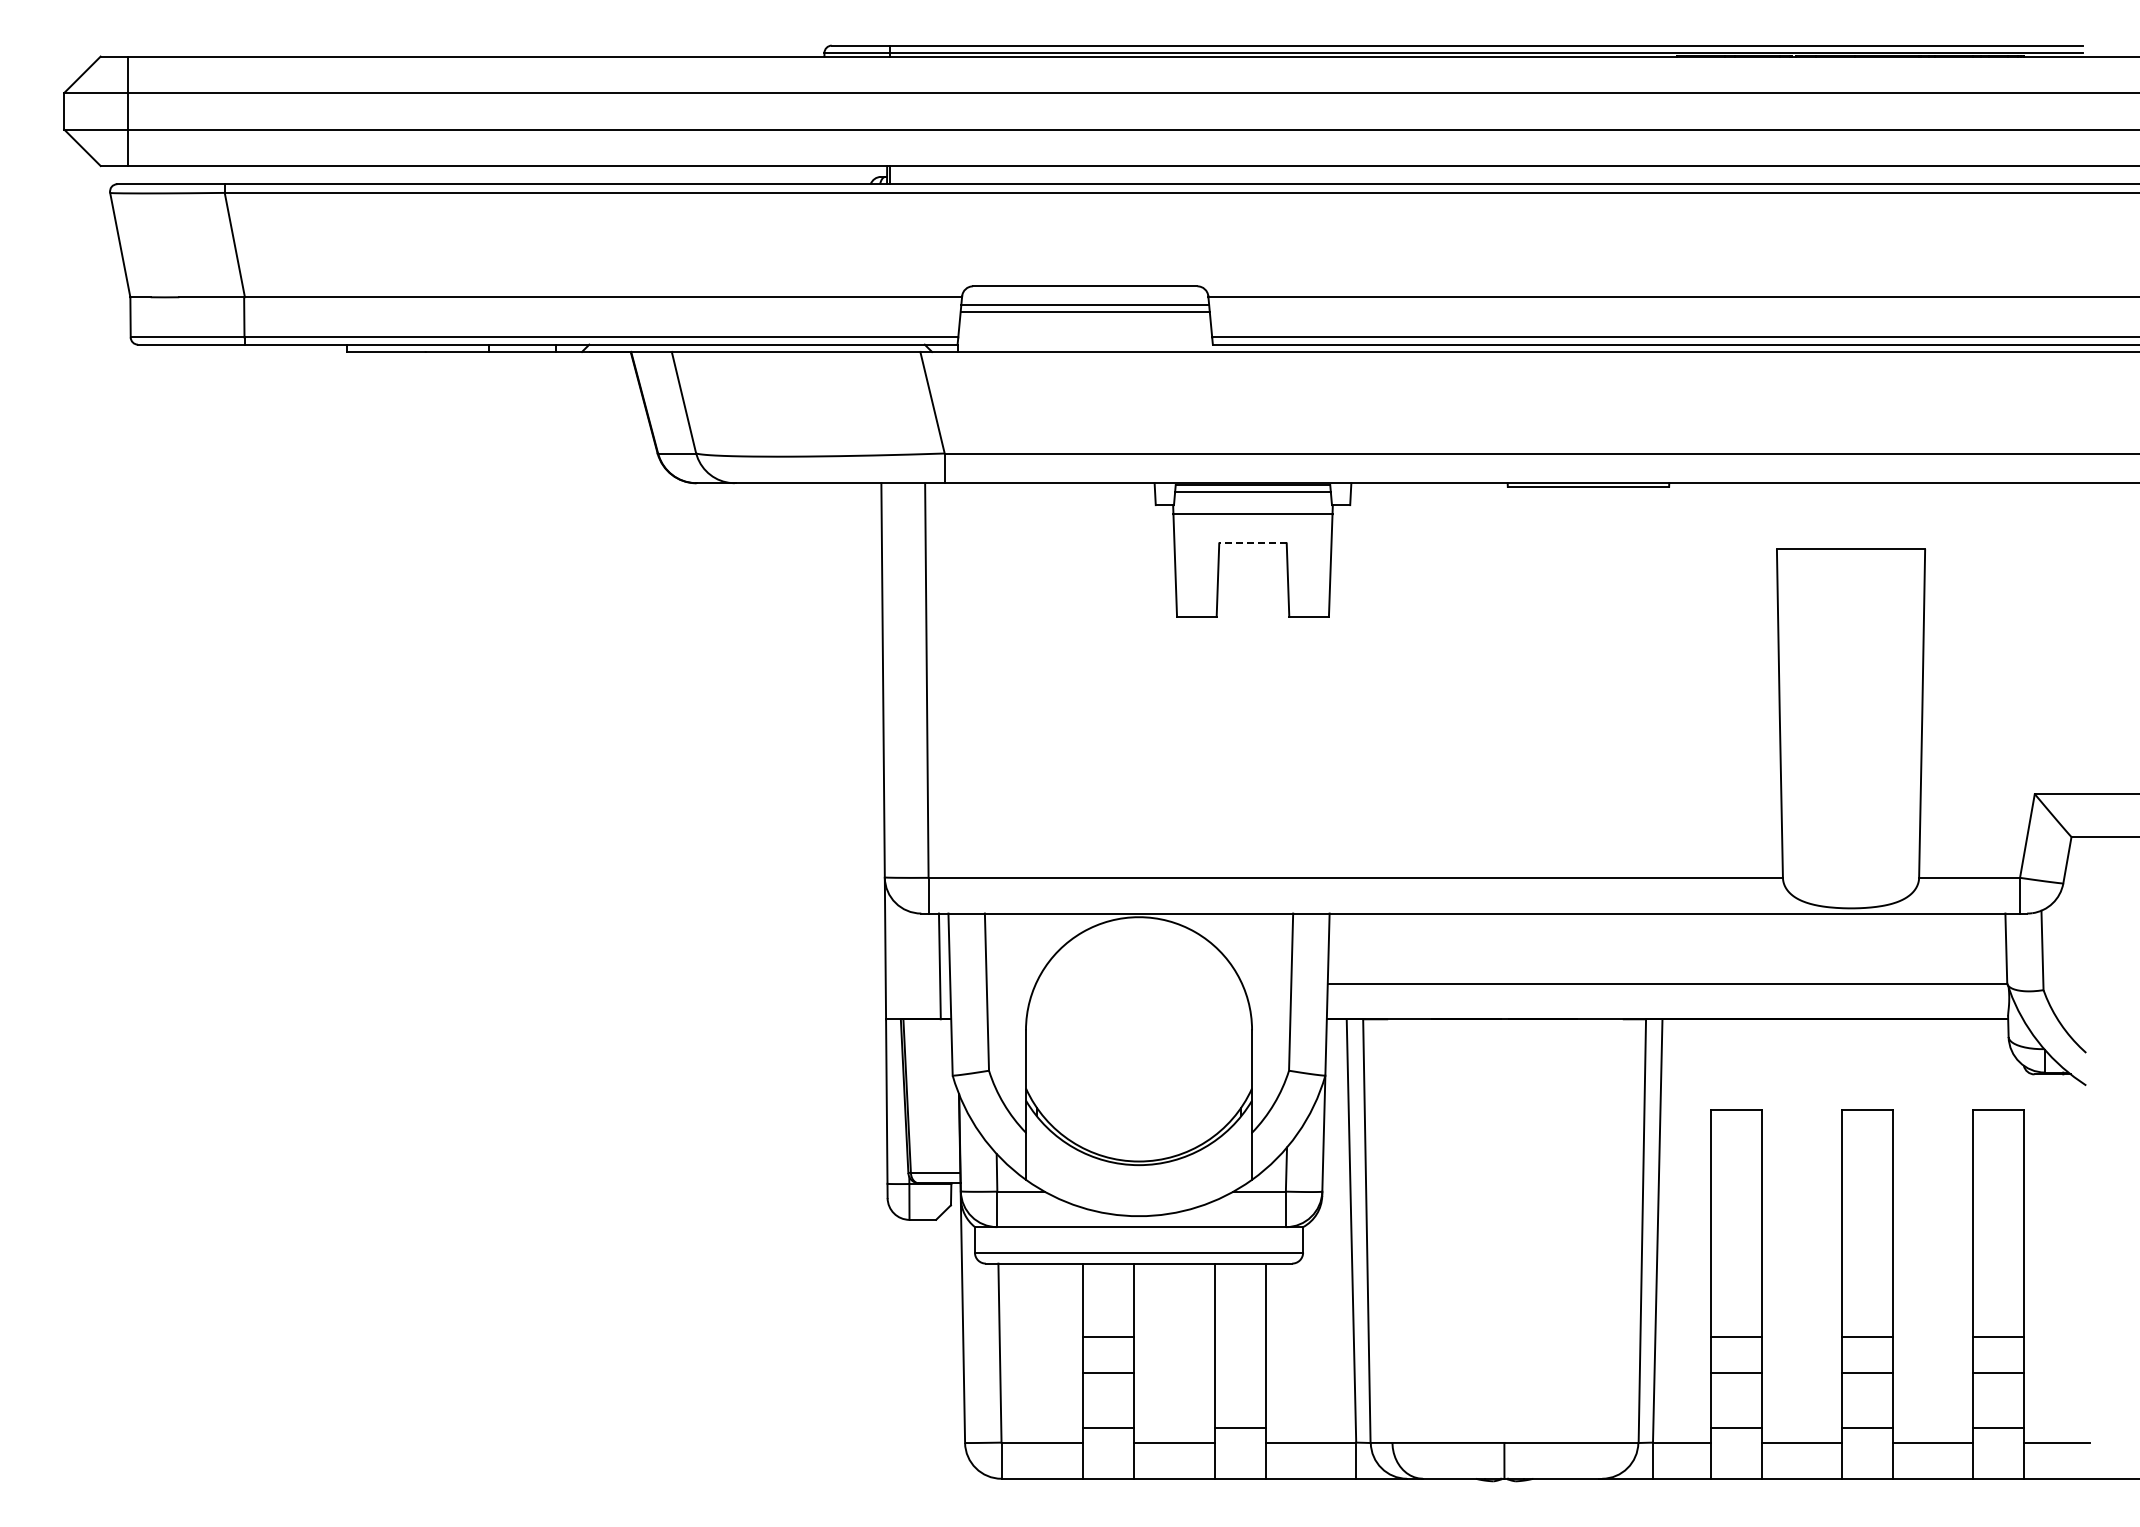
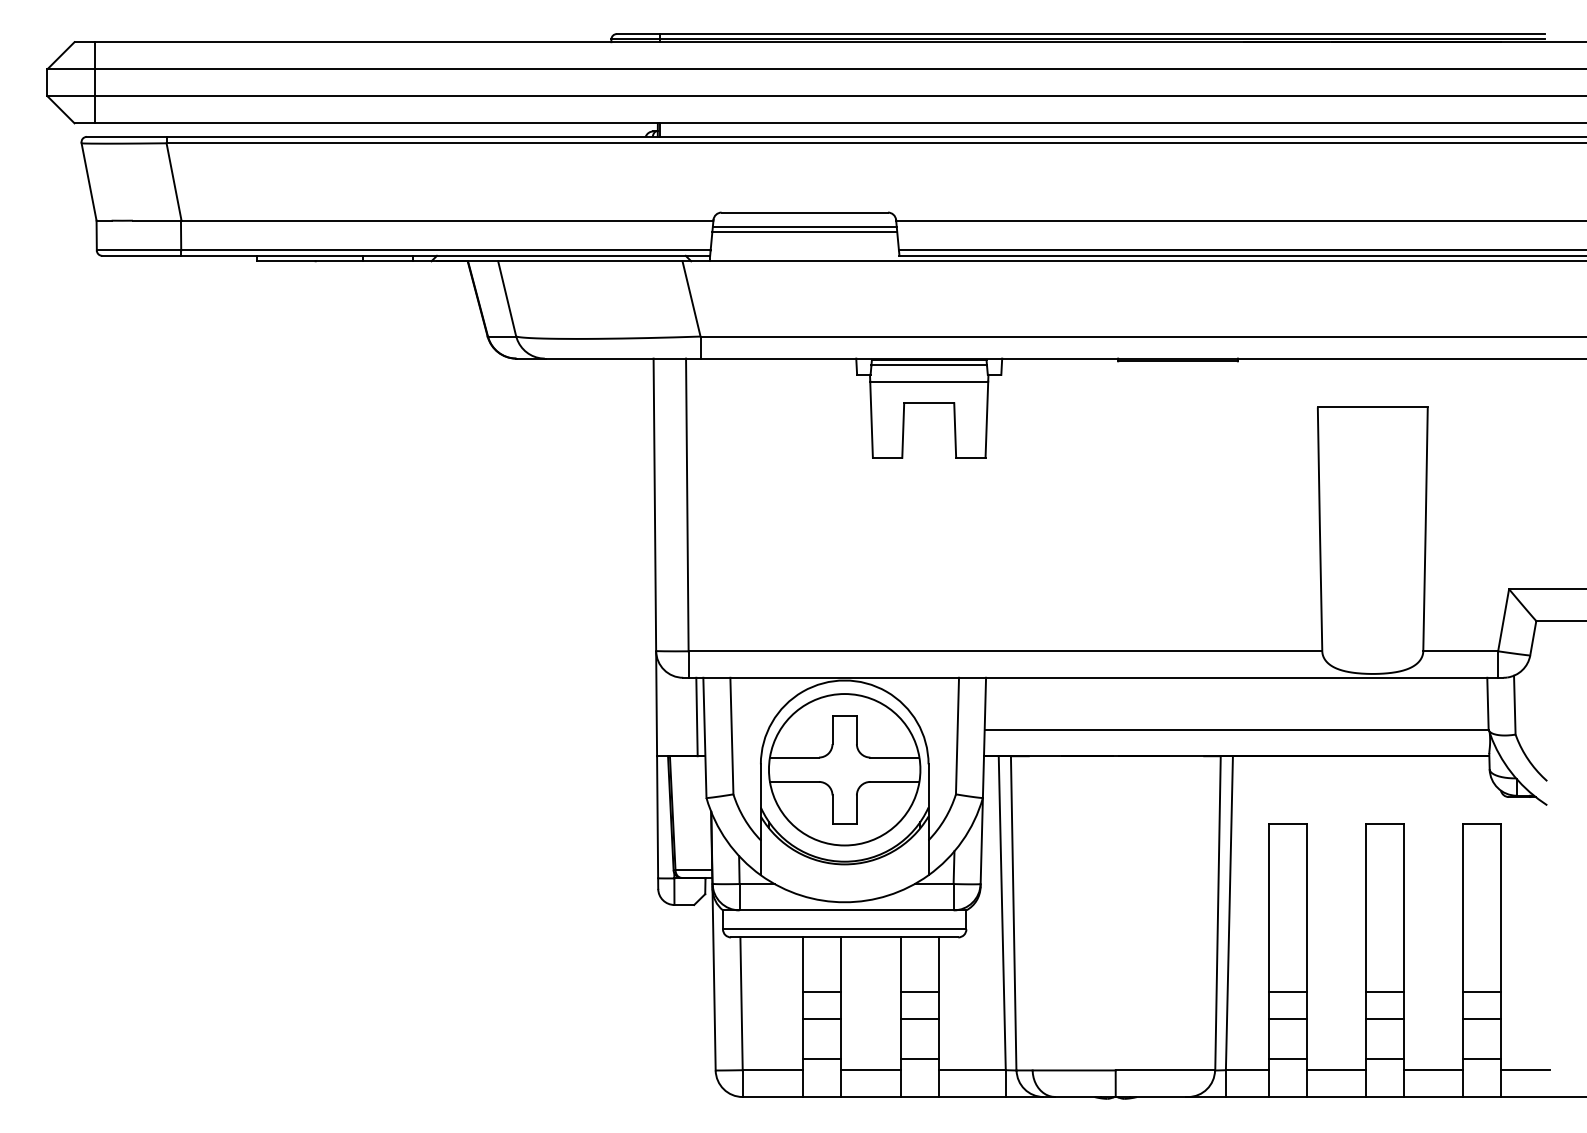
line: (1252, 543) -> (928, 403), dashed -> solid
part: (1138, 1037) -> (844, 769), added
line: (1239, 1336) -> (919, 991), added
line: (1239, 1373) -> (919, 1018), added

